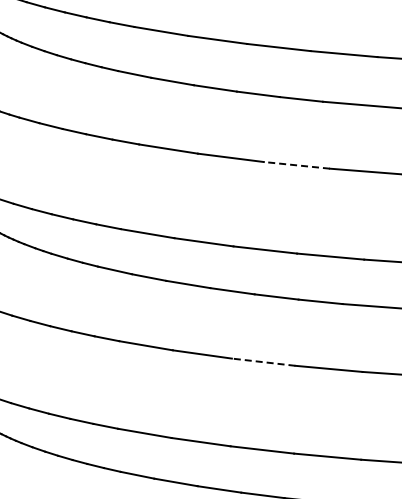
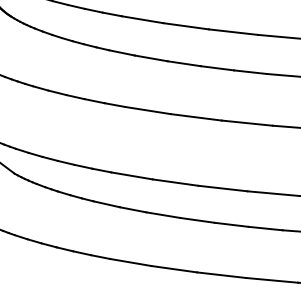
line: (296, 165) -> (246, 123), dashed -> solid
line: (263, 362) -> (221, 275), dashed -> solid

